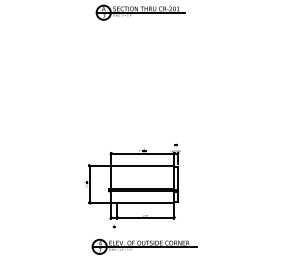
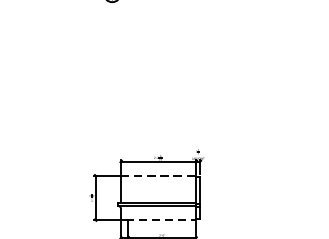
line: (142, 165) -> (158, 175), solid -> dashed
line: (144, 203) -> (160, 220), solid -> dashed

